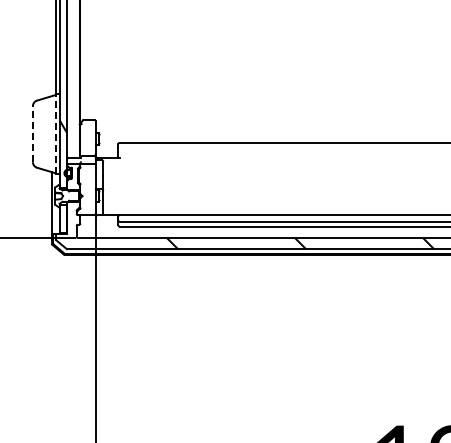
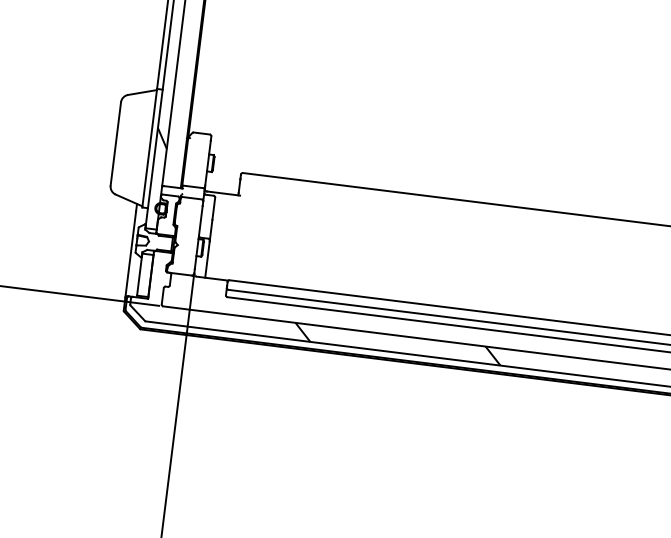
line: (32, 133) -> (115, 142), dashed -> solid
line: (55, 134) -> (149, 148), dashed -> solid

